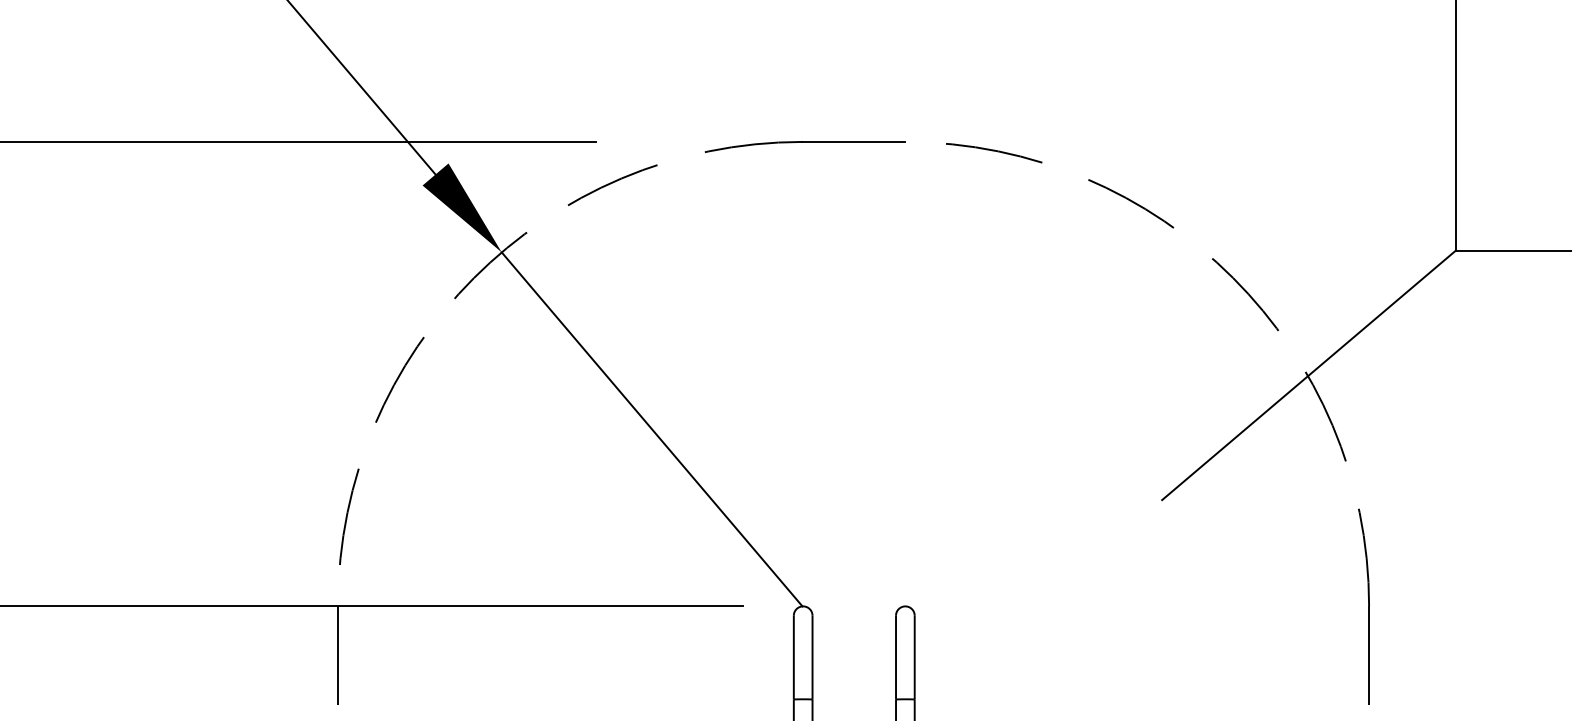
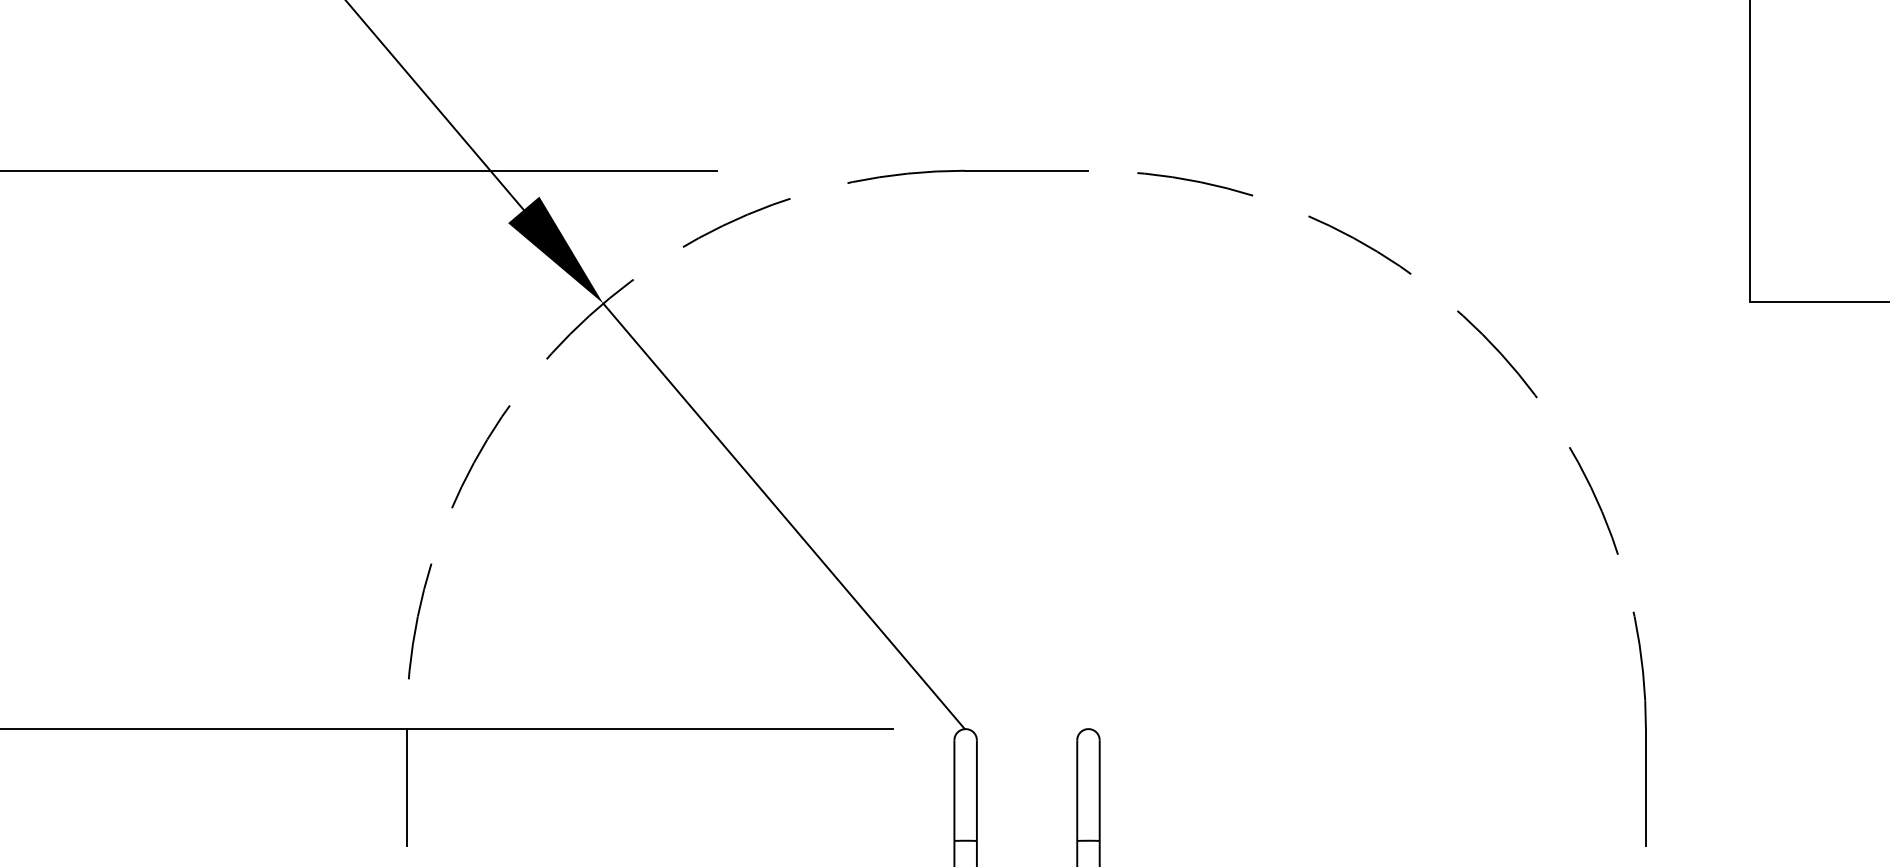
line: (1308, 375) -> (1573, 451), removed

